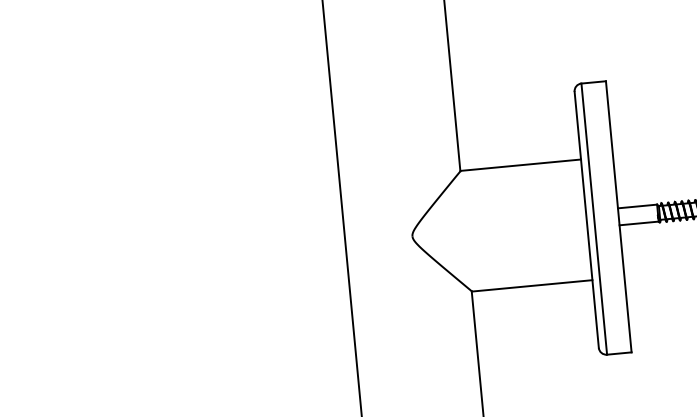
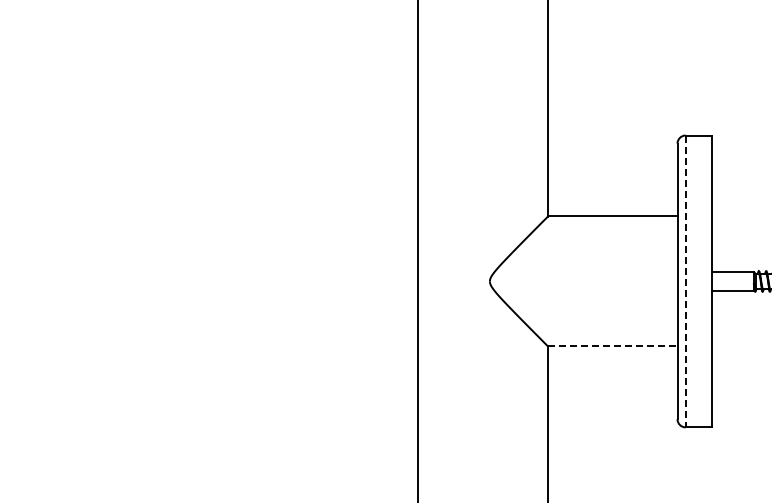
line: (594, 219) -> (685, 281), solid -> dashed
line: (532, 285) -> (612, 346), solid -> dashed

